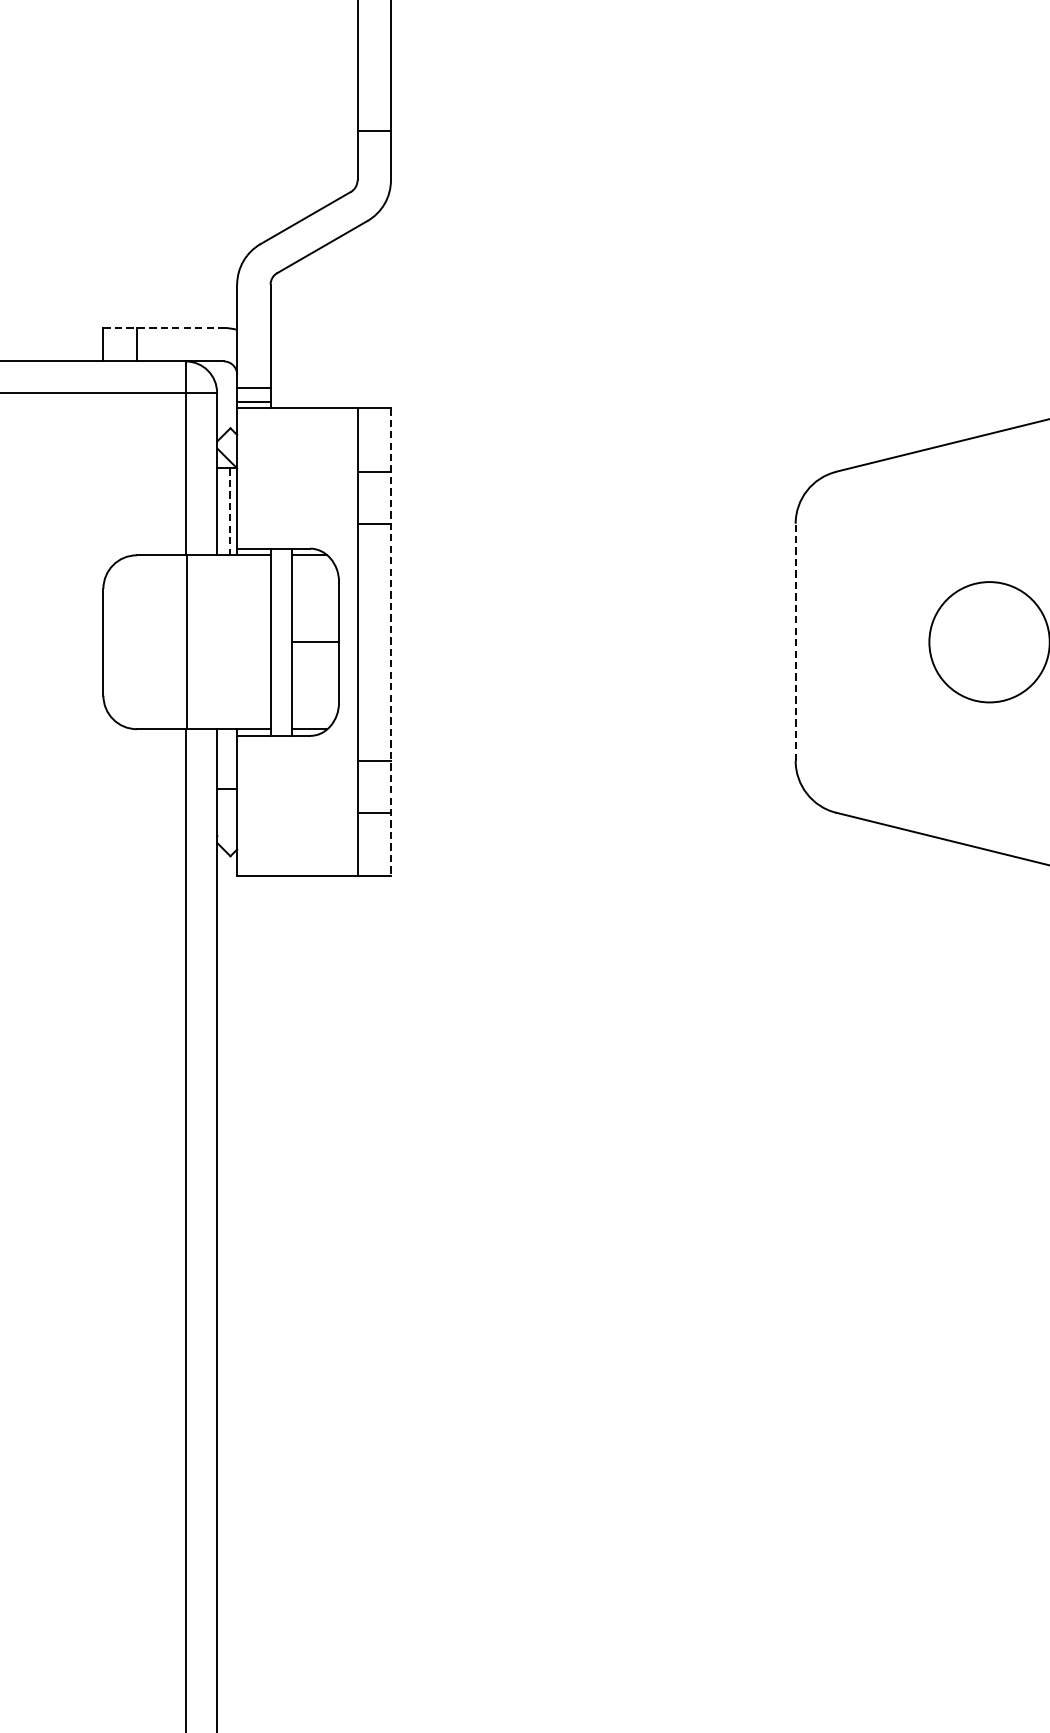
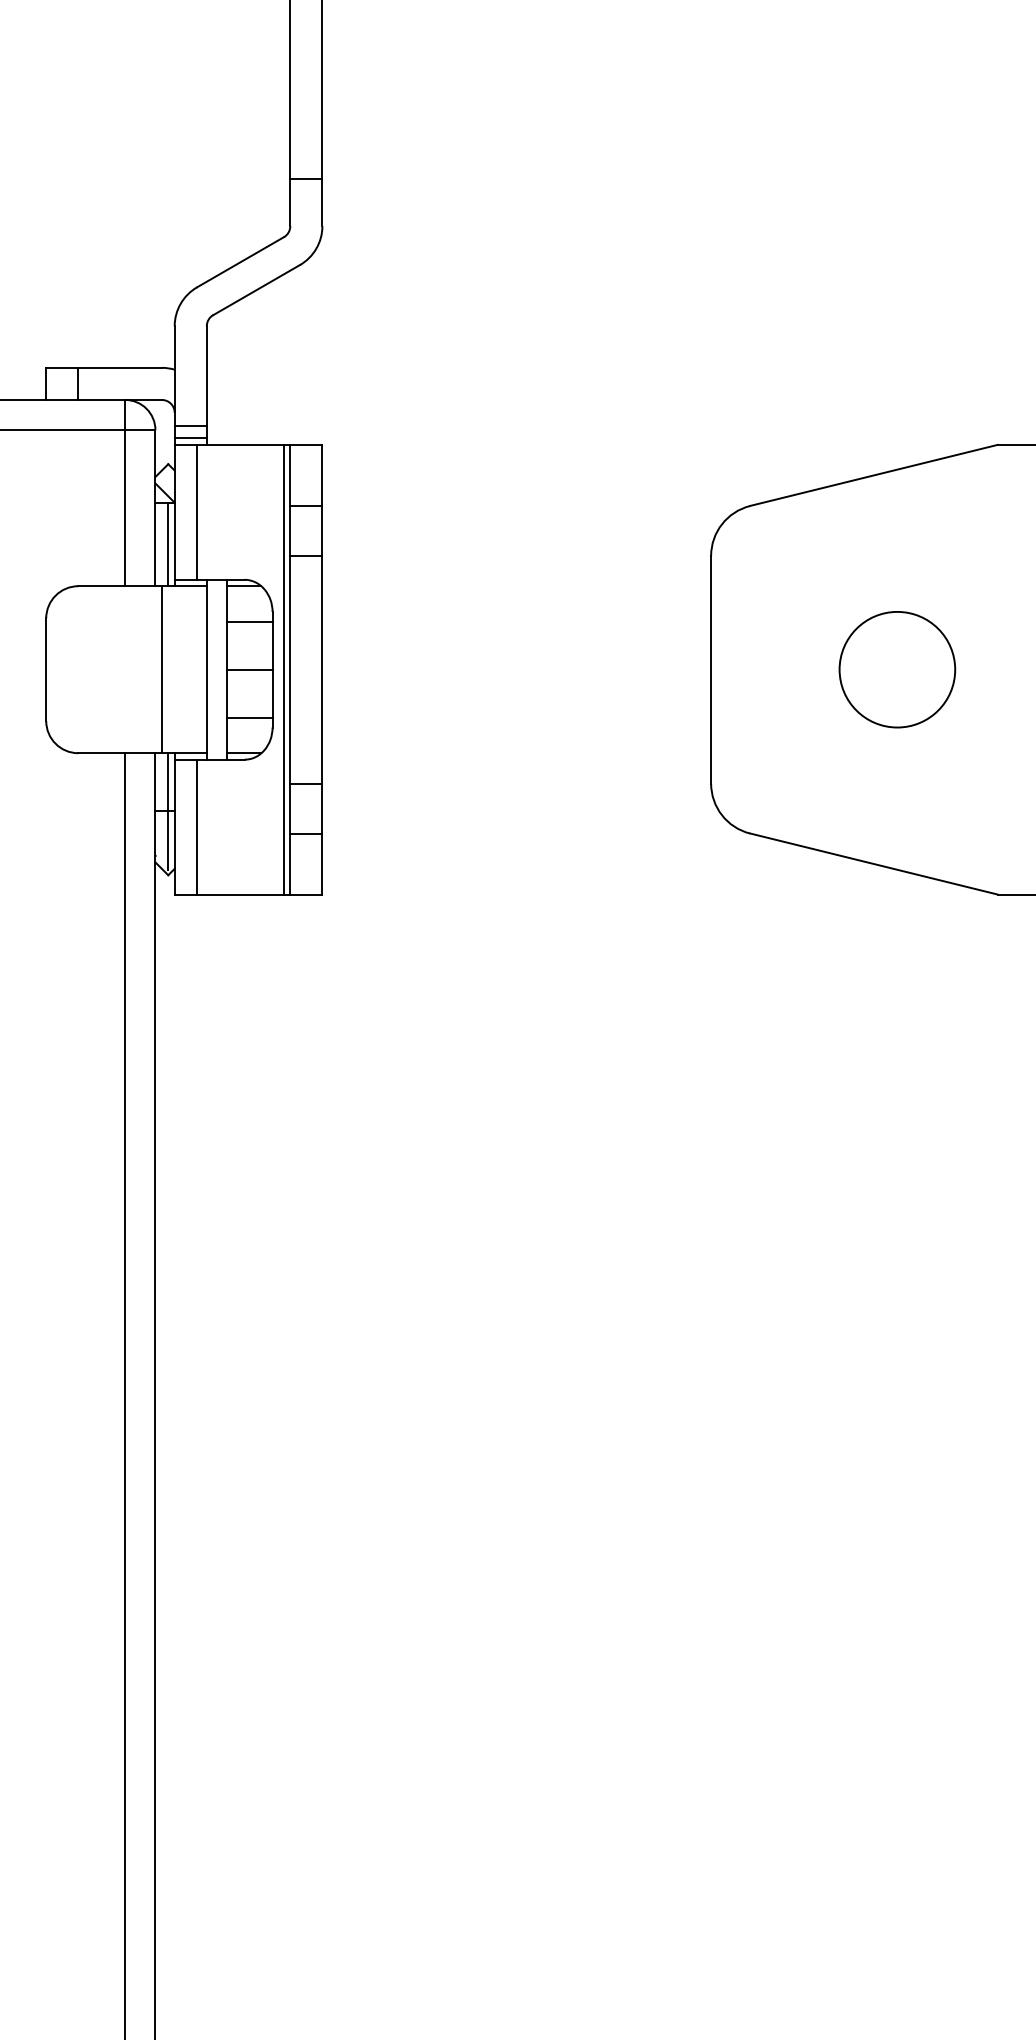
line: (164, 327) -> (104, 367), dashed -> solid
line: (260, 477) -> (197, 511), added
line: (230, 511) -> (168, 544), dashed -> solid
line: (315, 592) -> (249, 621), added
line: (186, 642) -> (161, 669), moved
line: (350, 642) -> (283, 669), added
line: (391, 642) -> (322, 669), dashed -> solid
line: (796, 642) -> (711, 669), dashed -> solid
line: (315, 693) -> (249, 718), added
line: (230, 789) -> (168, 811), added
line: (260, 805) -> (197, 826), added

